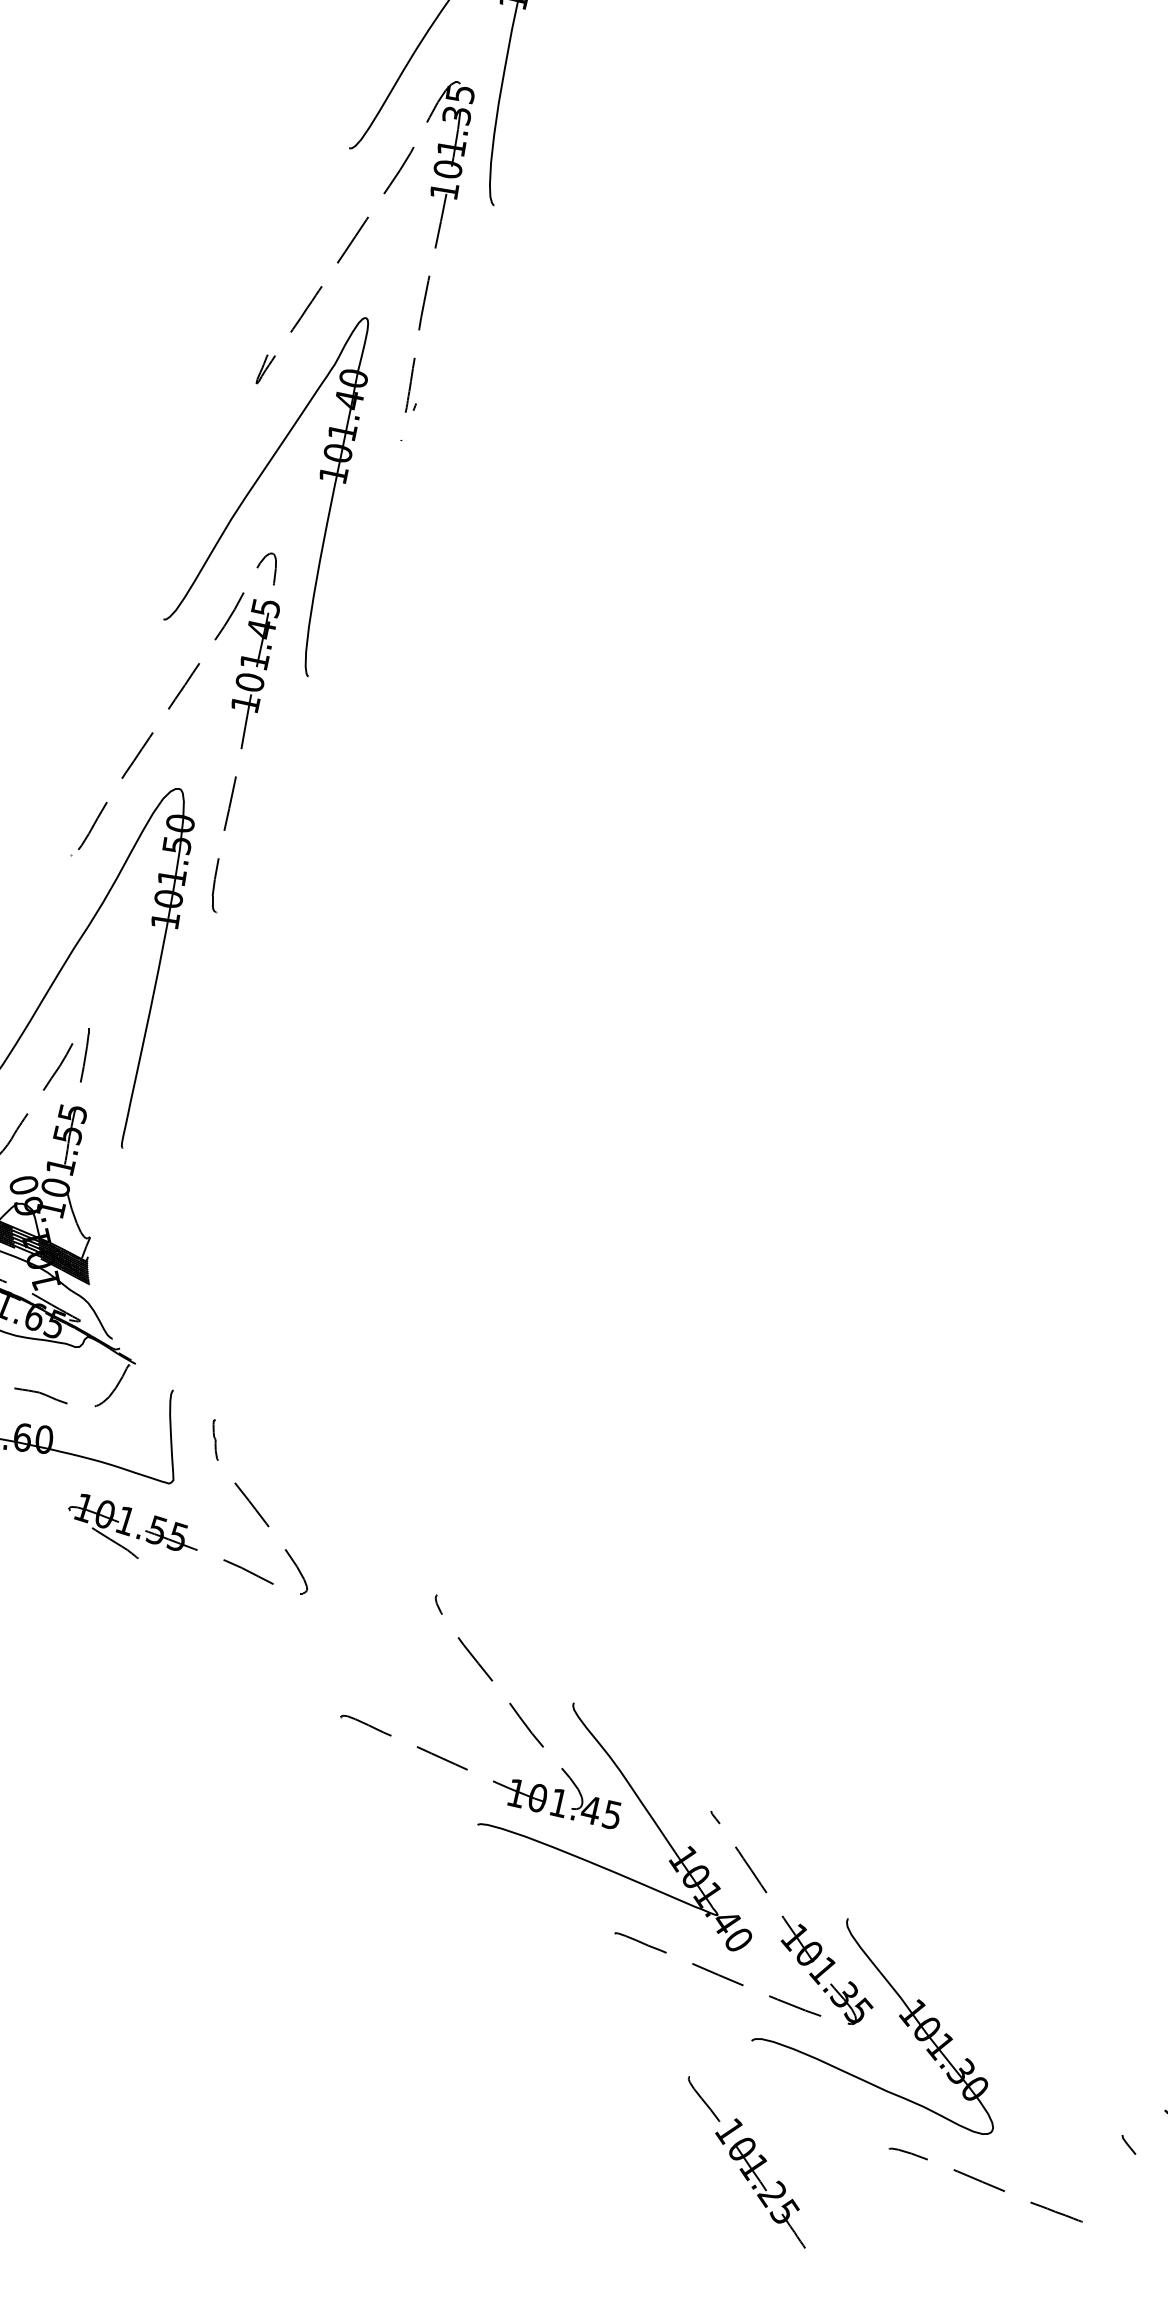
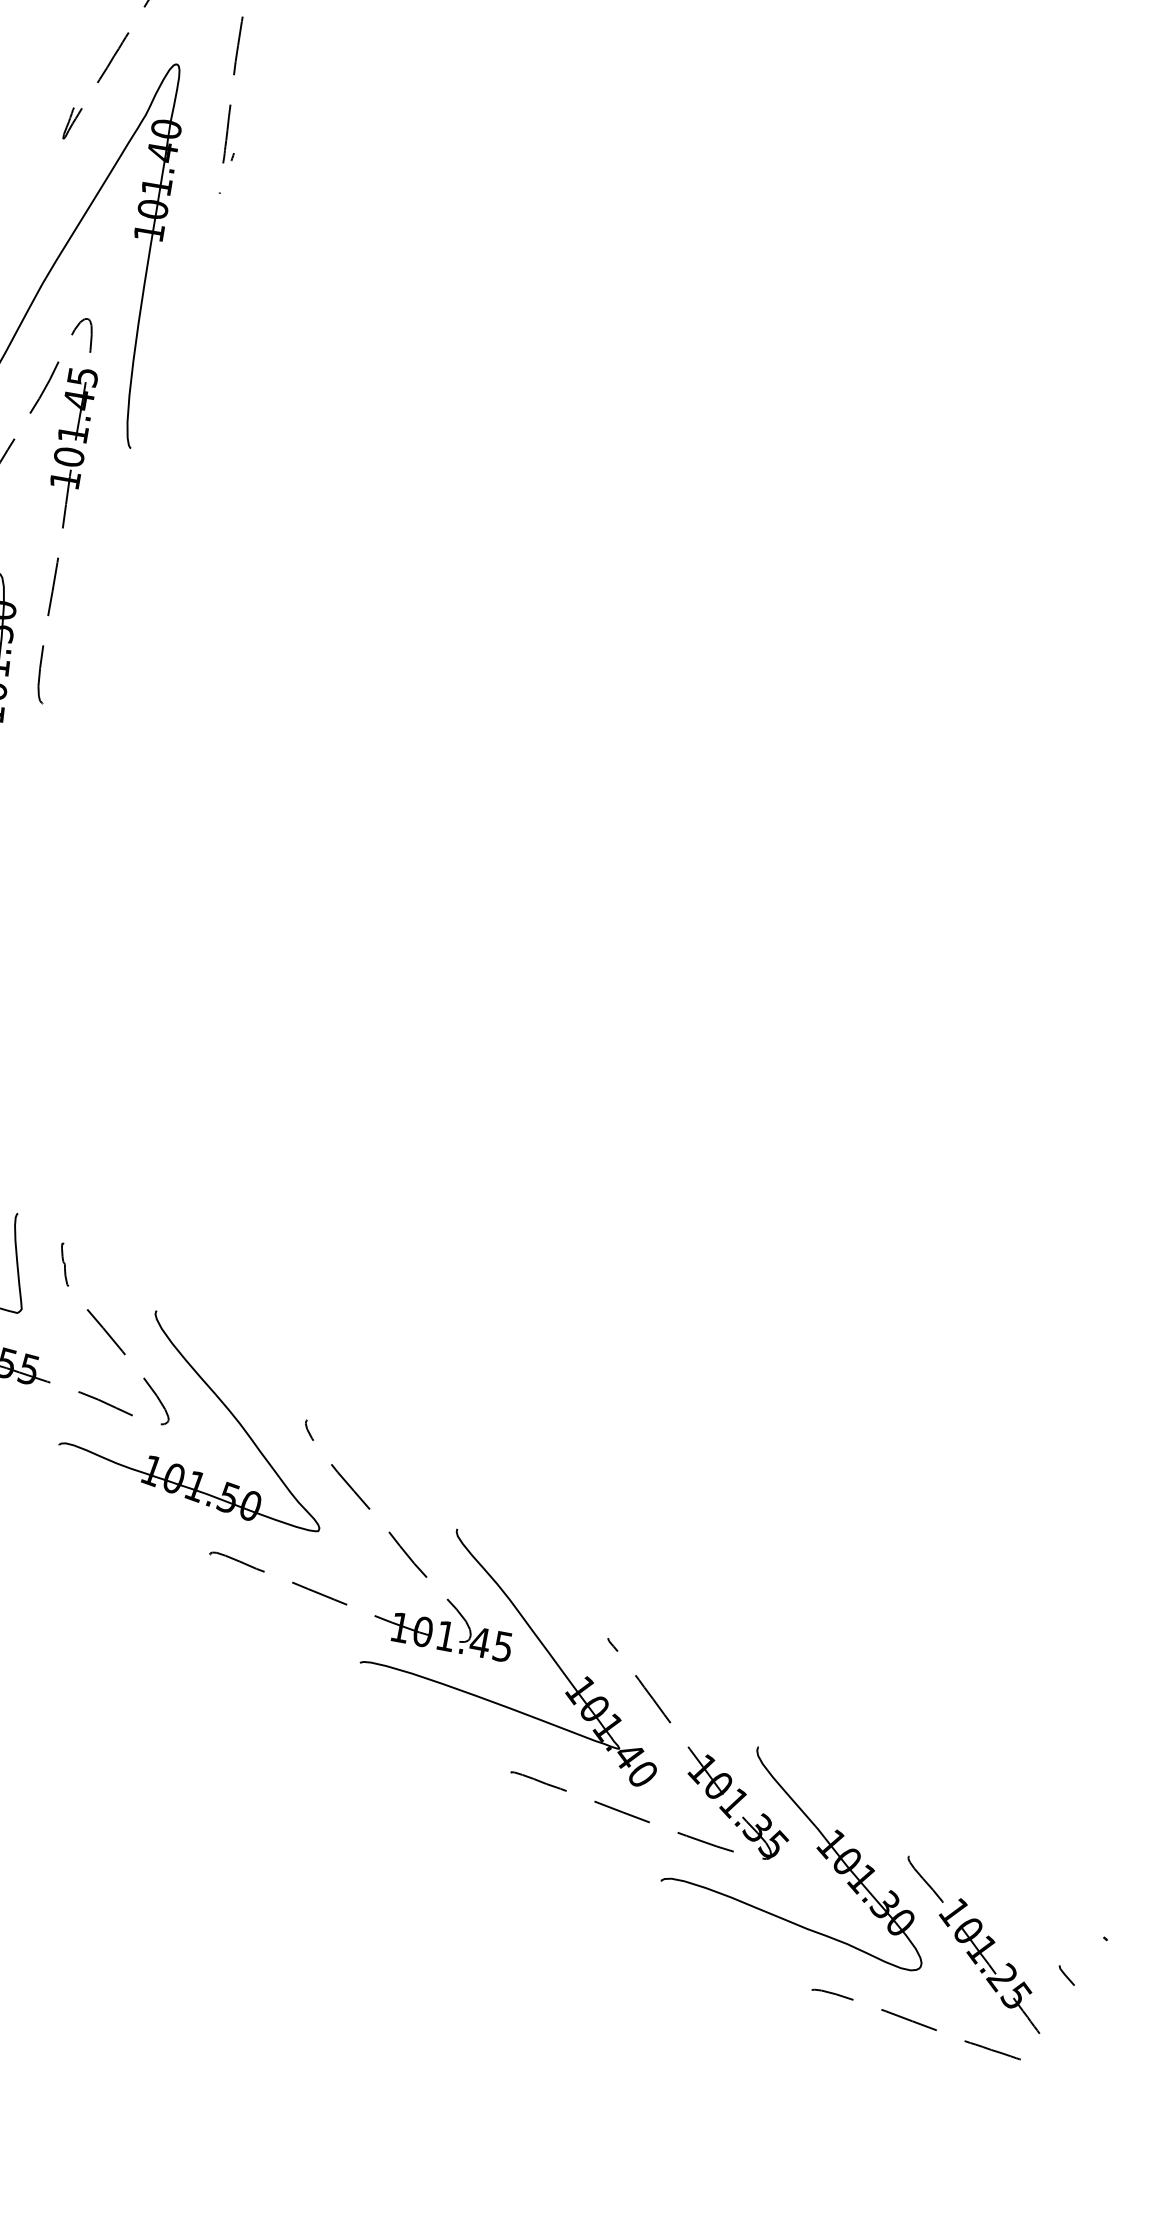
part: (354, 1572) -> (218, 1399), added
part: (746, 2162) -> (973, 1944), moved

